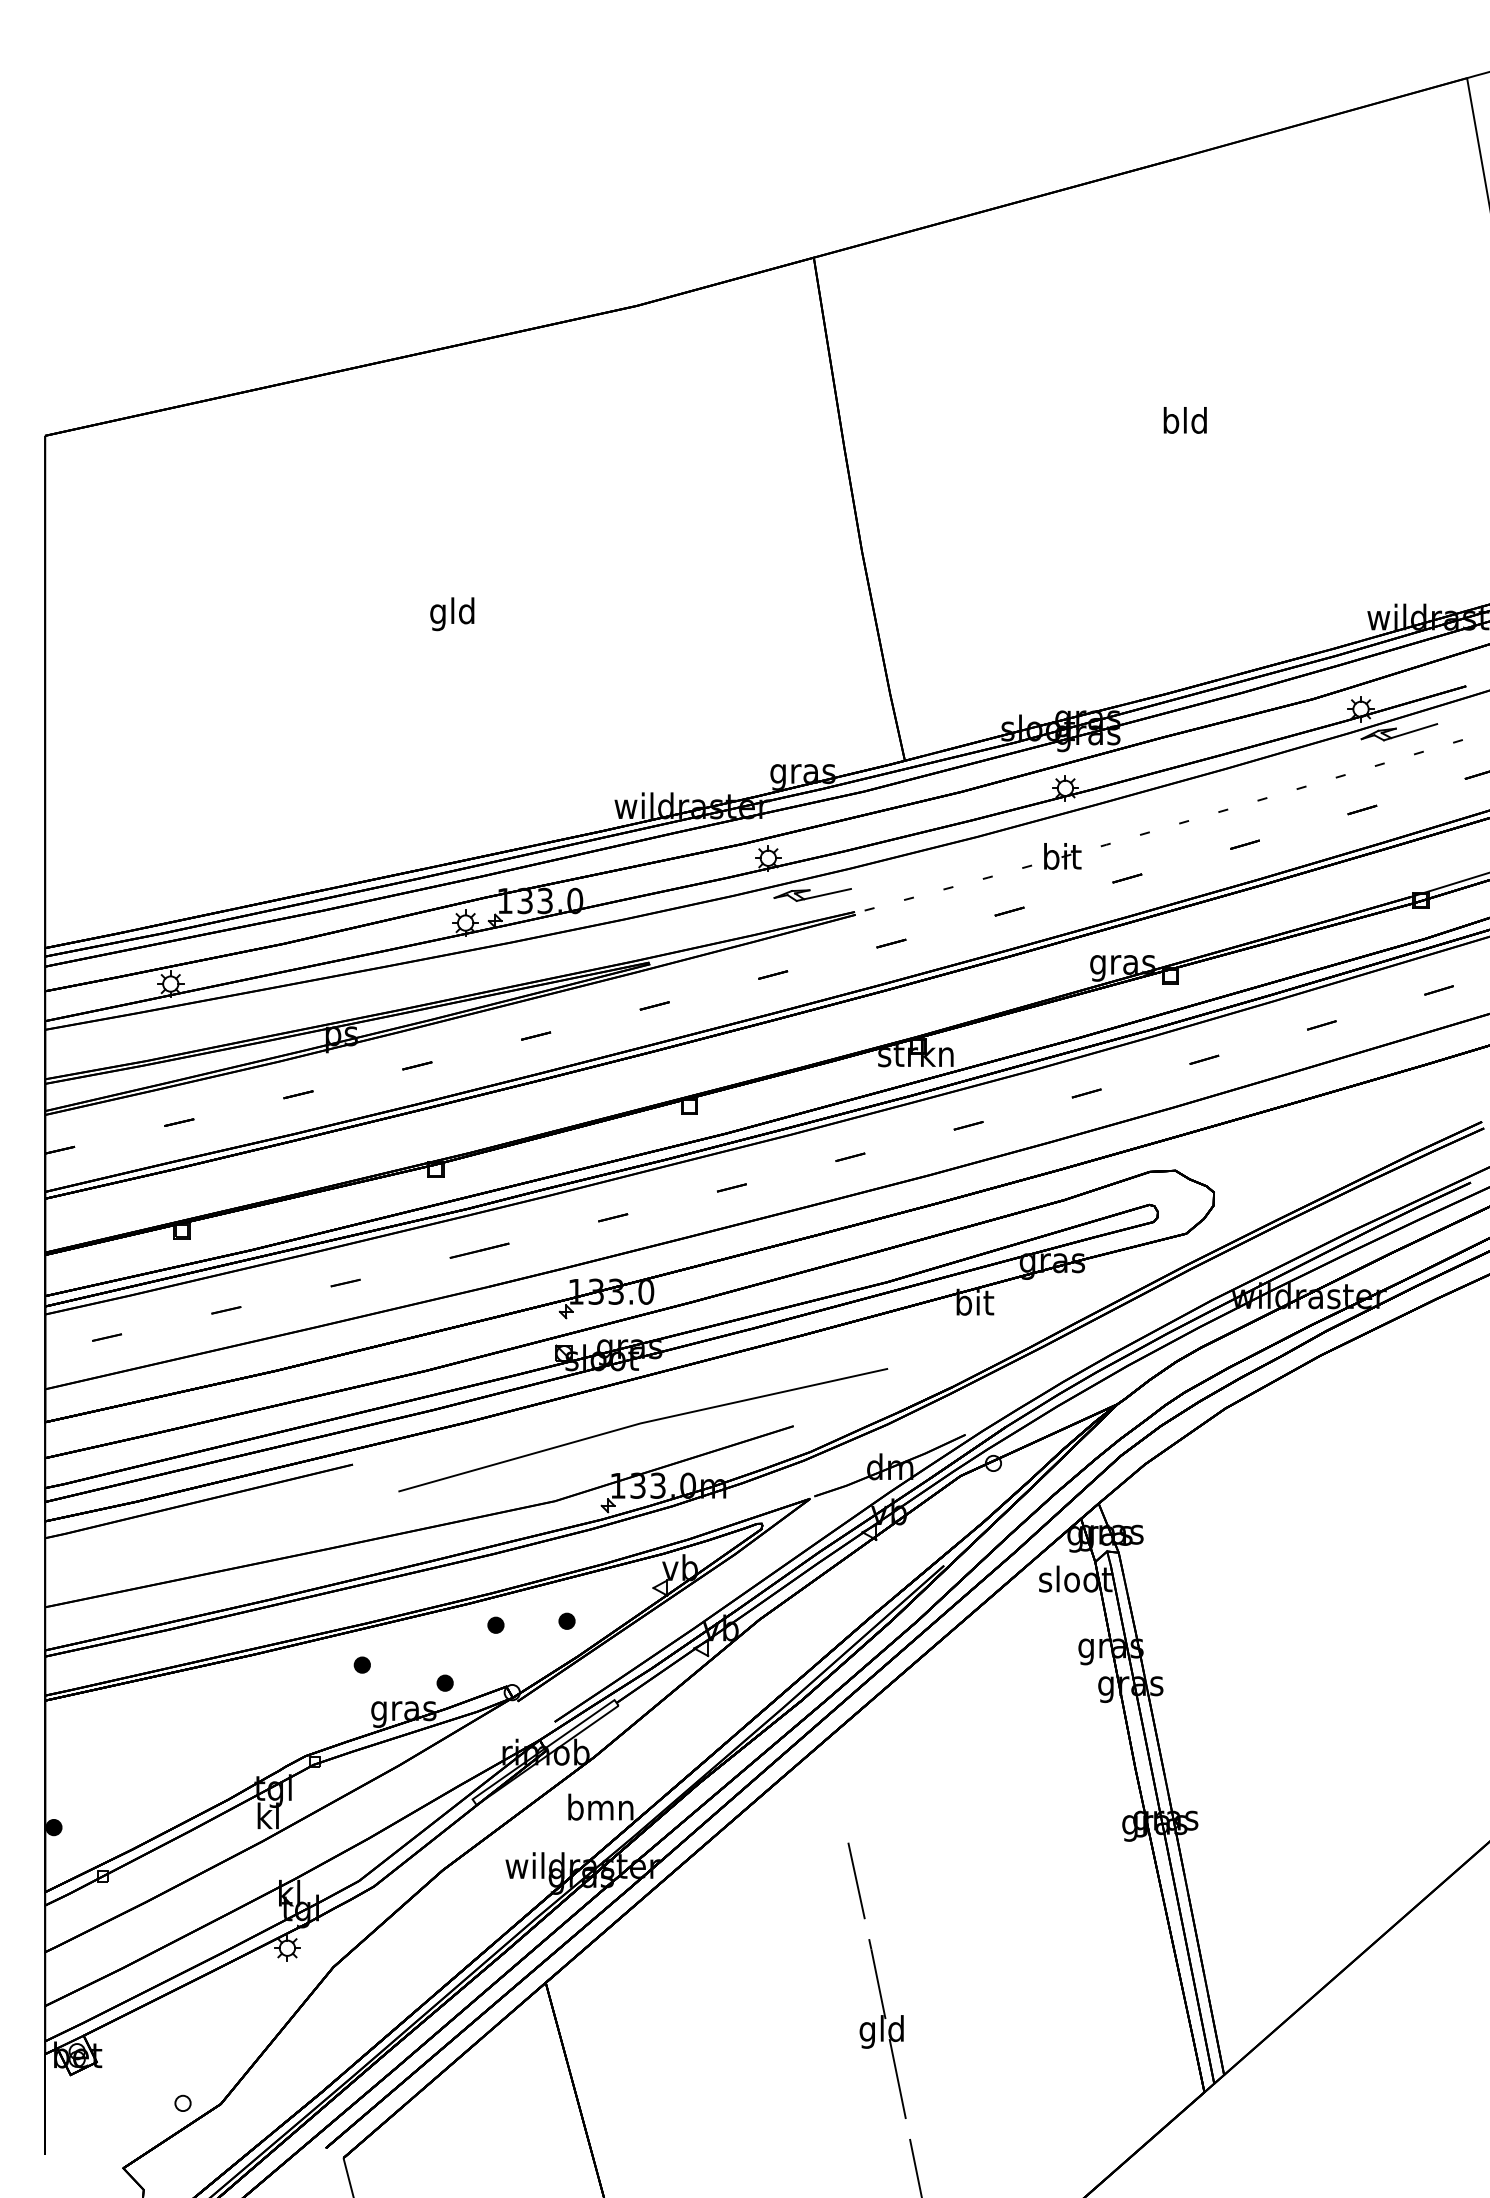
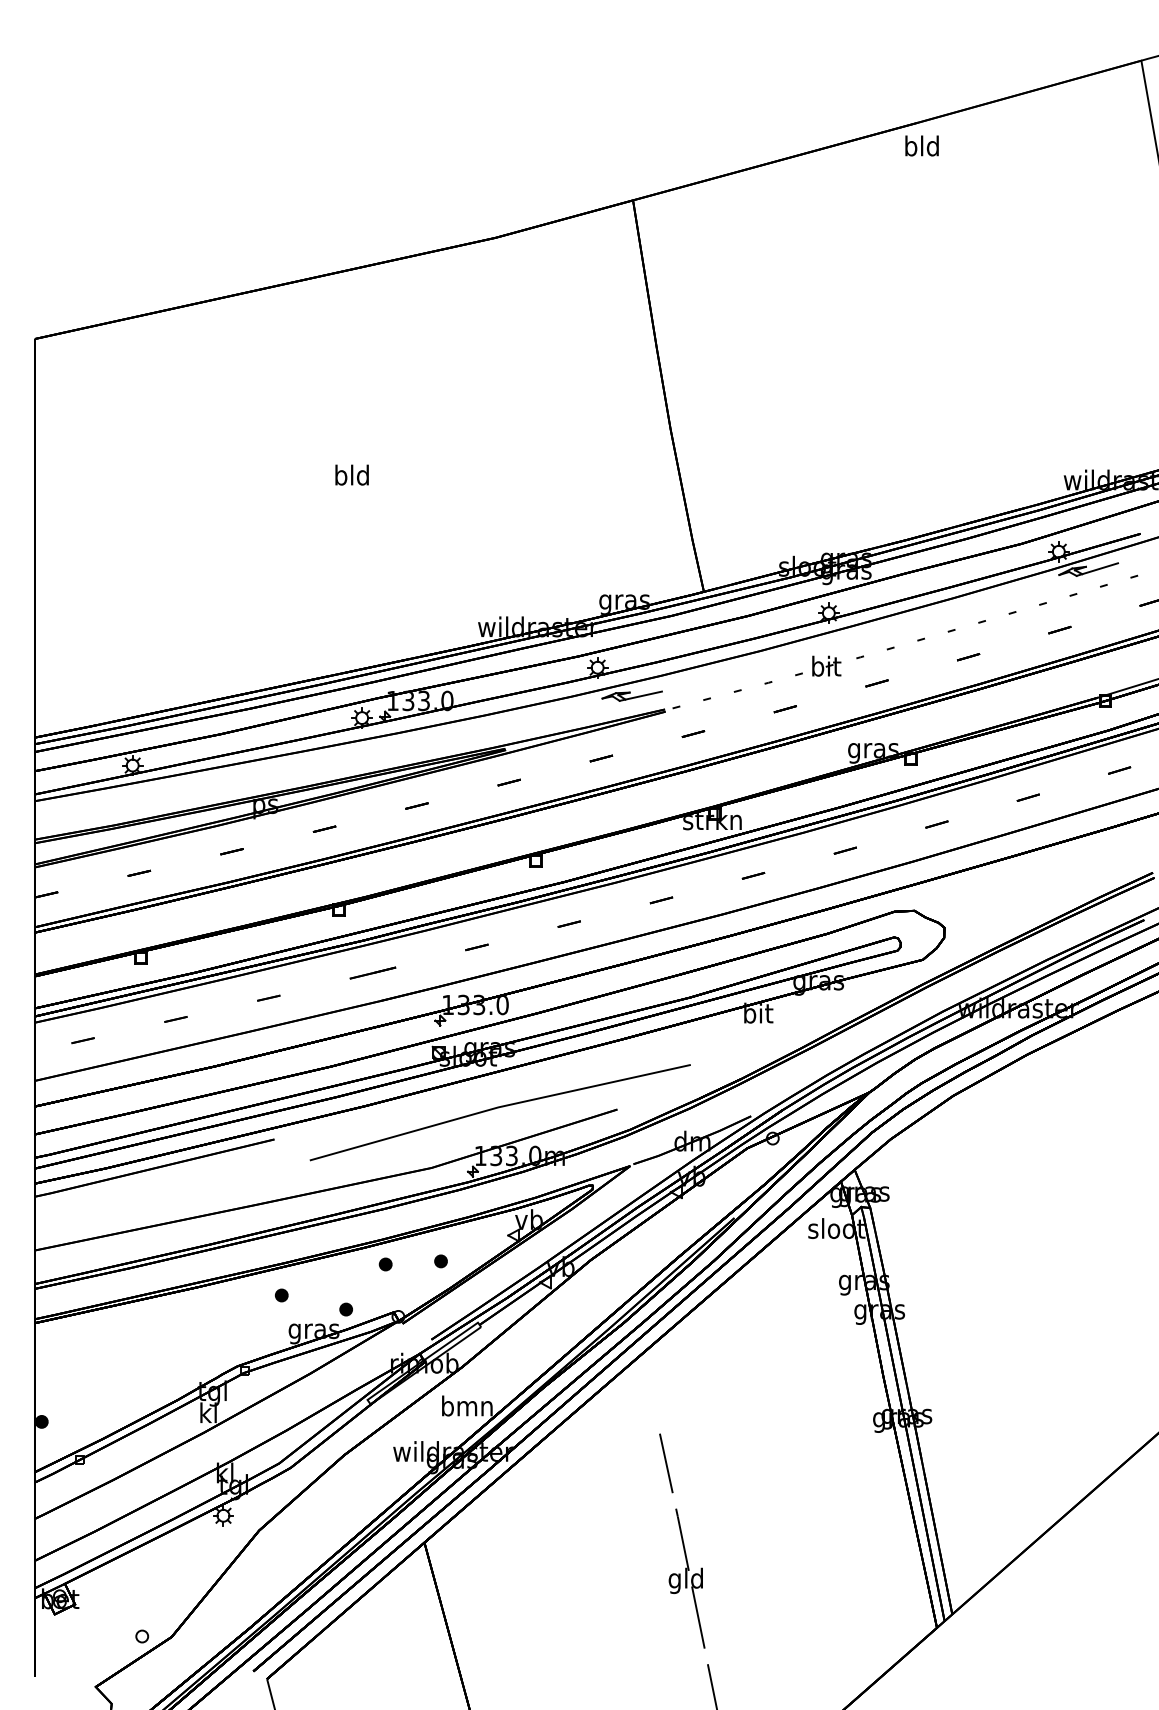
text: (1184, 419) -> (921, 145), moved
text: (437, 613) -> (340, 477), gld -> bld

